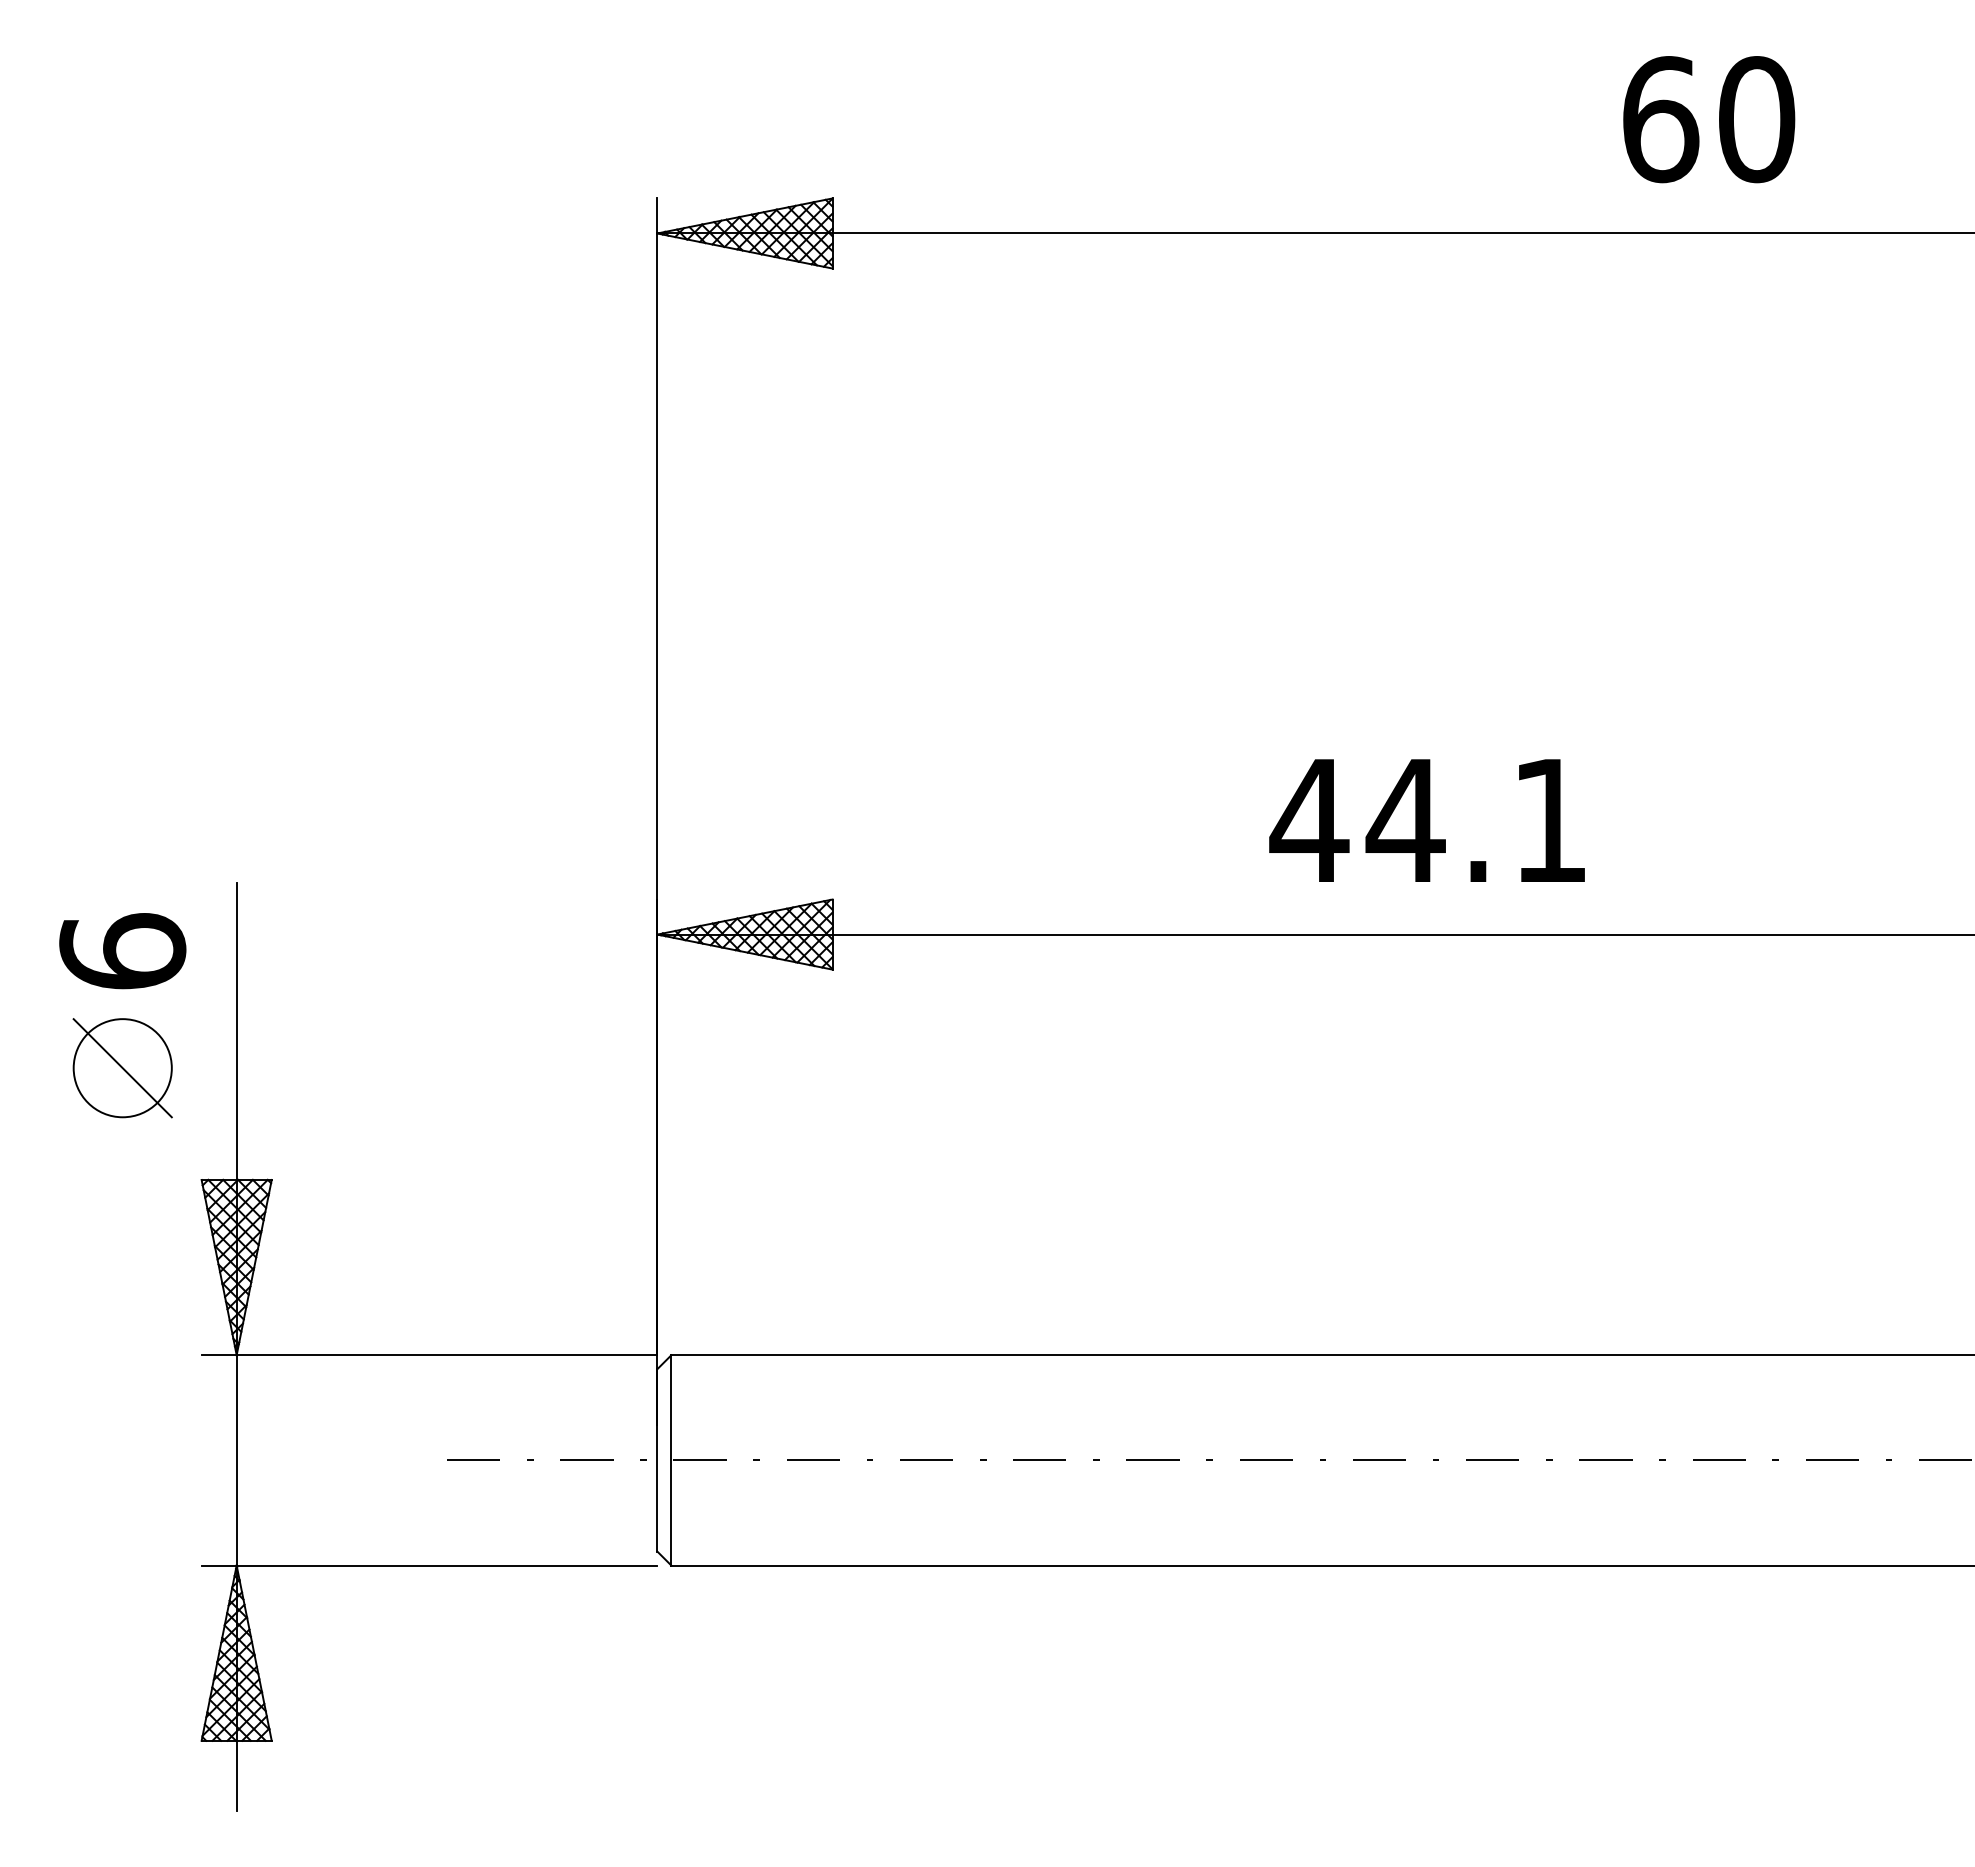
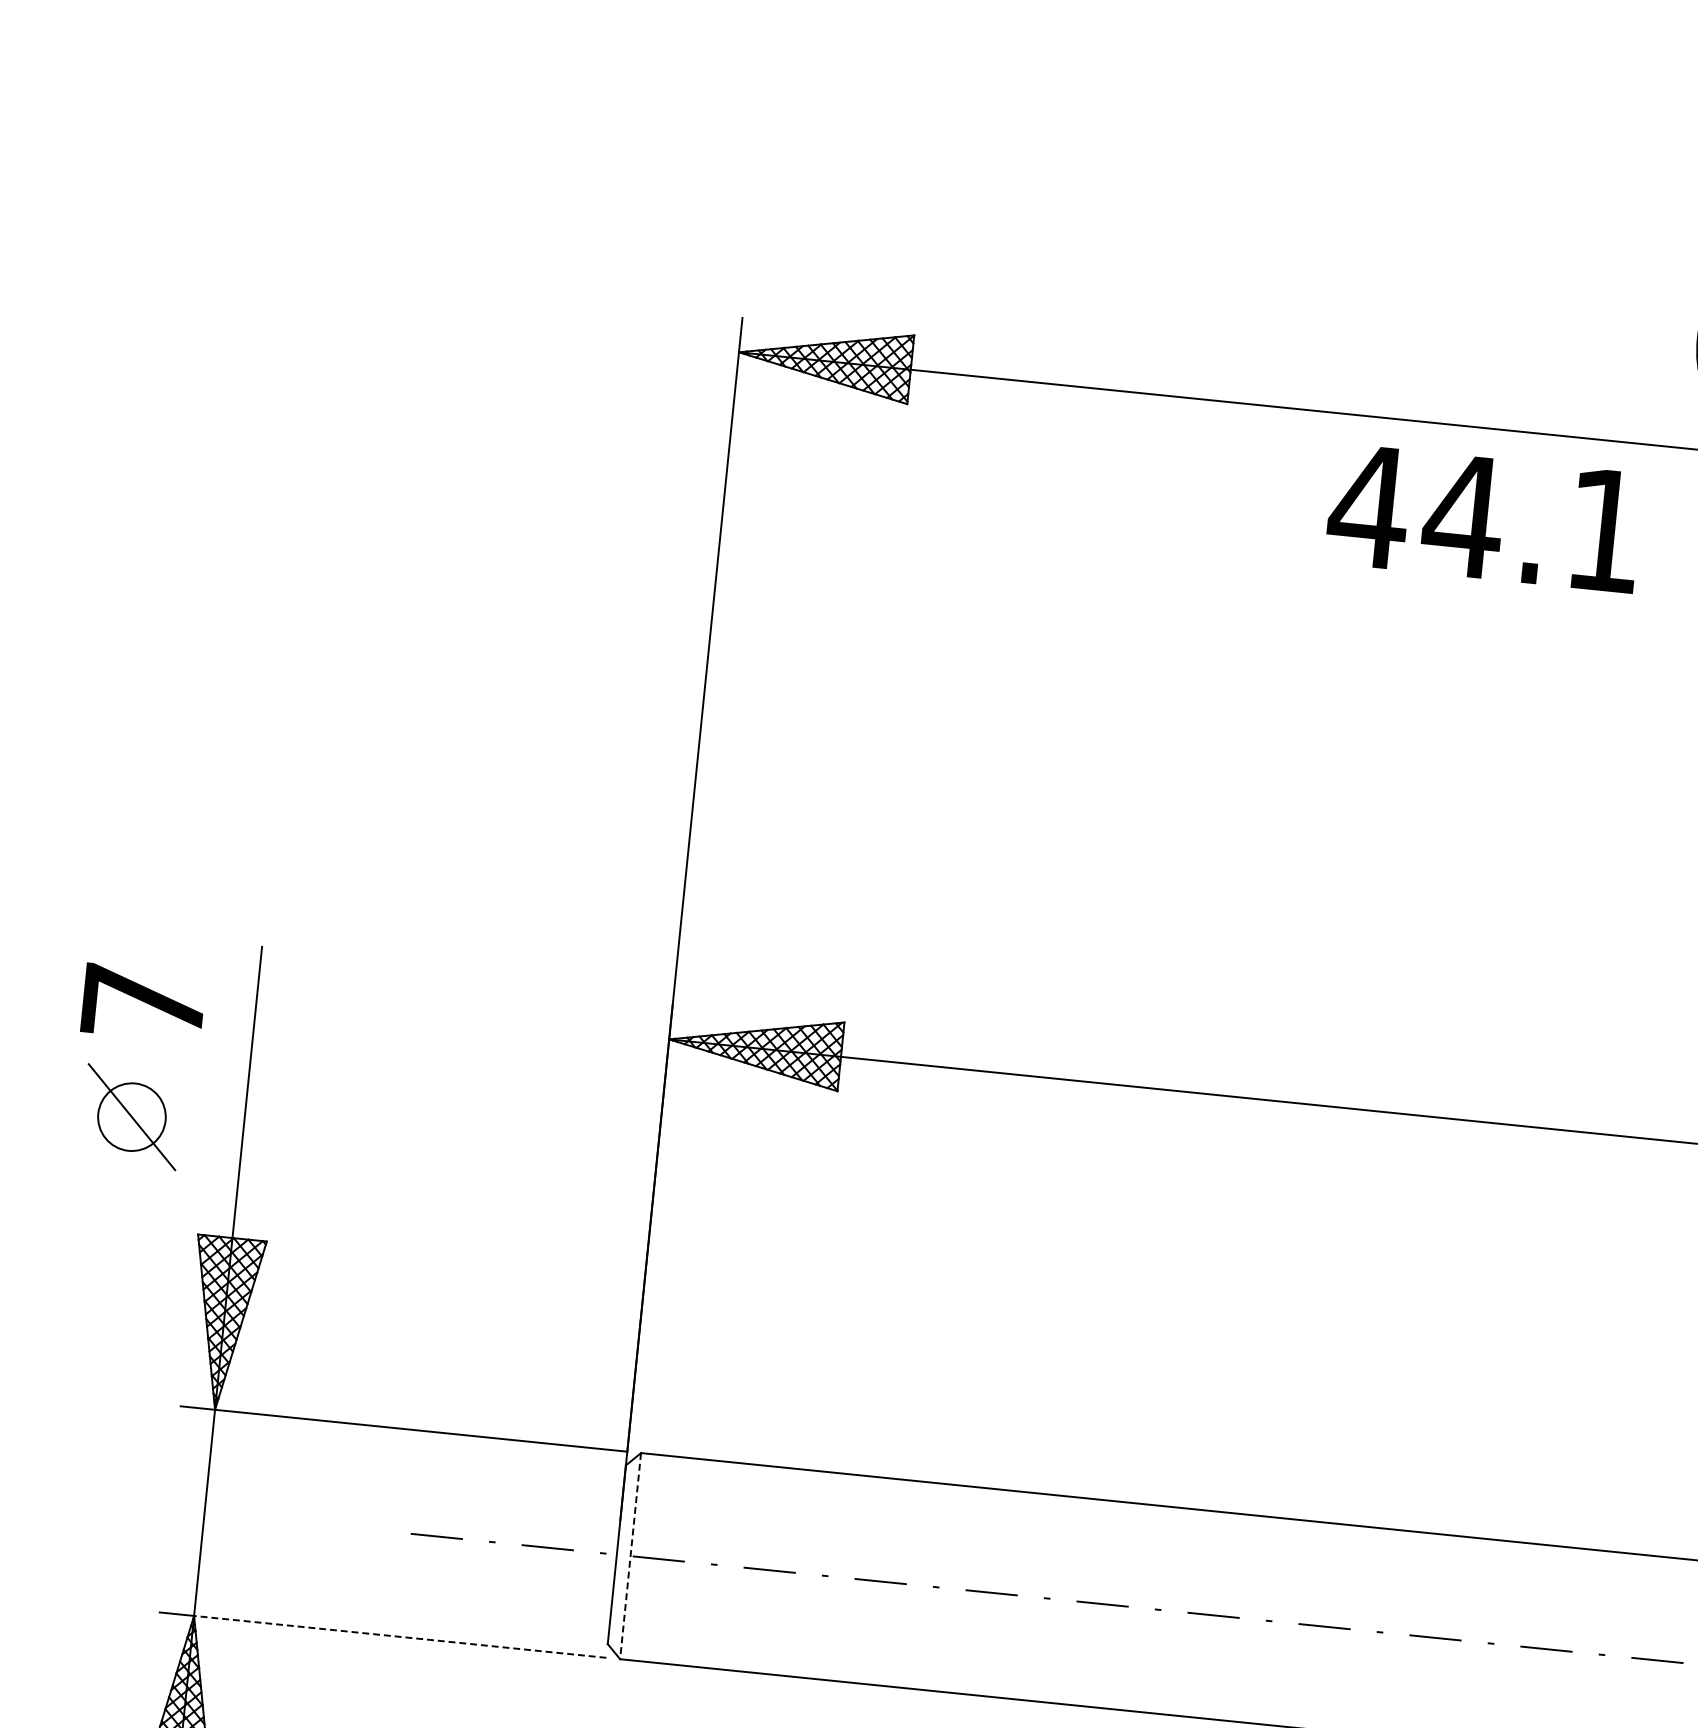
text: (1426, 820) -> (1483, 518), moved
text: (122, 951) -> (143, 1002), 6 -> 7
circle: (122, 1068) -> (131, 1117), size x0.7
line: (671, 1460) -> (630, 1556), solid -> dashed
line: (446, 1565) -> (399, 1636), solid -> dashed

